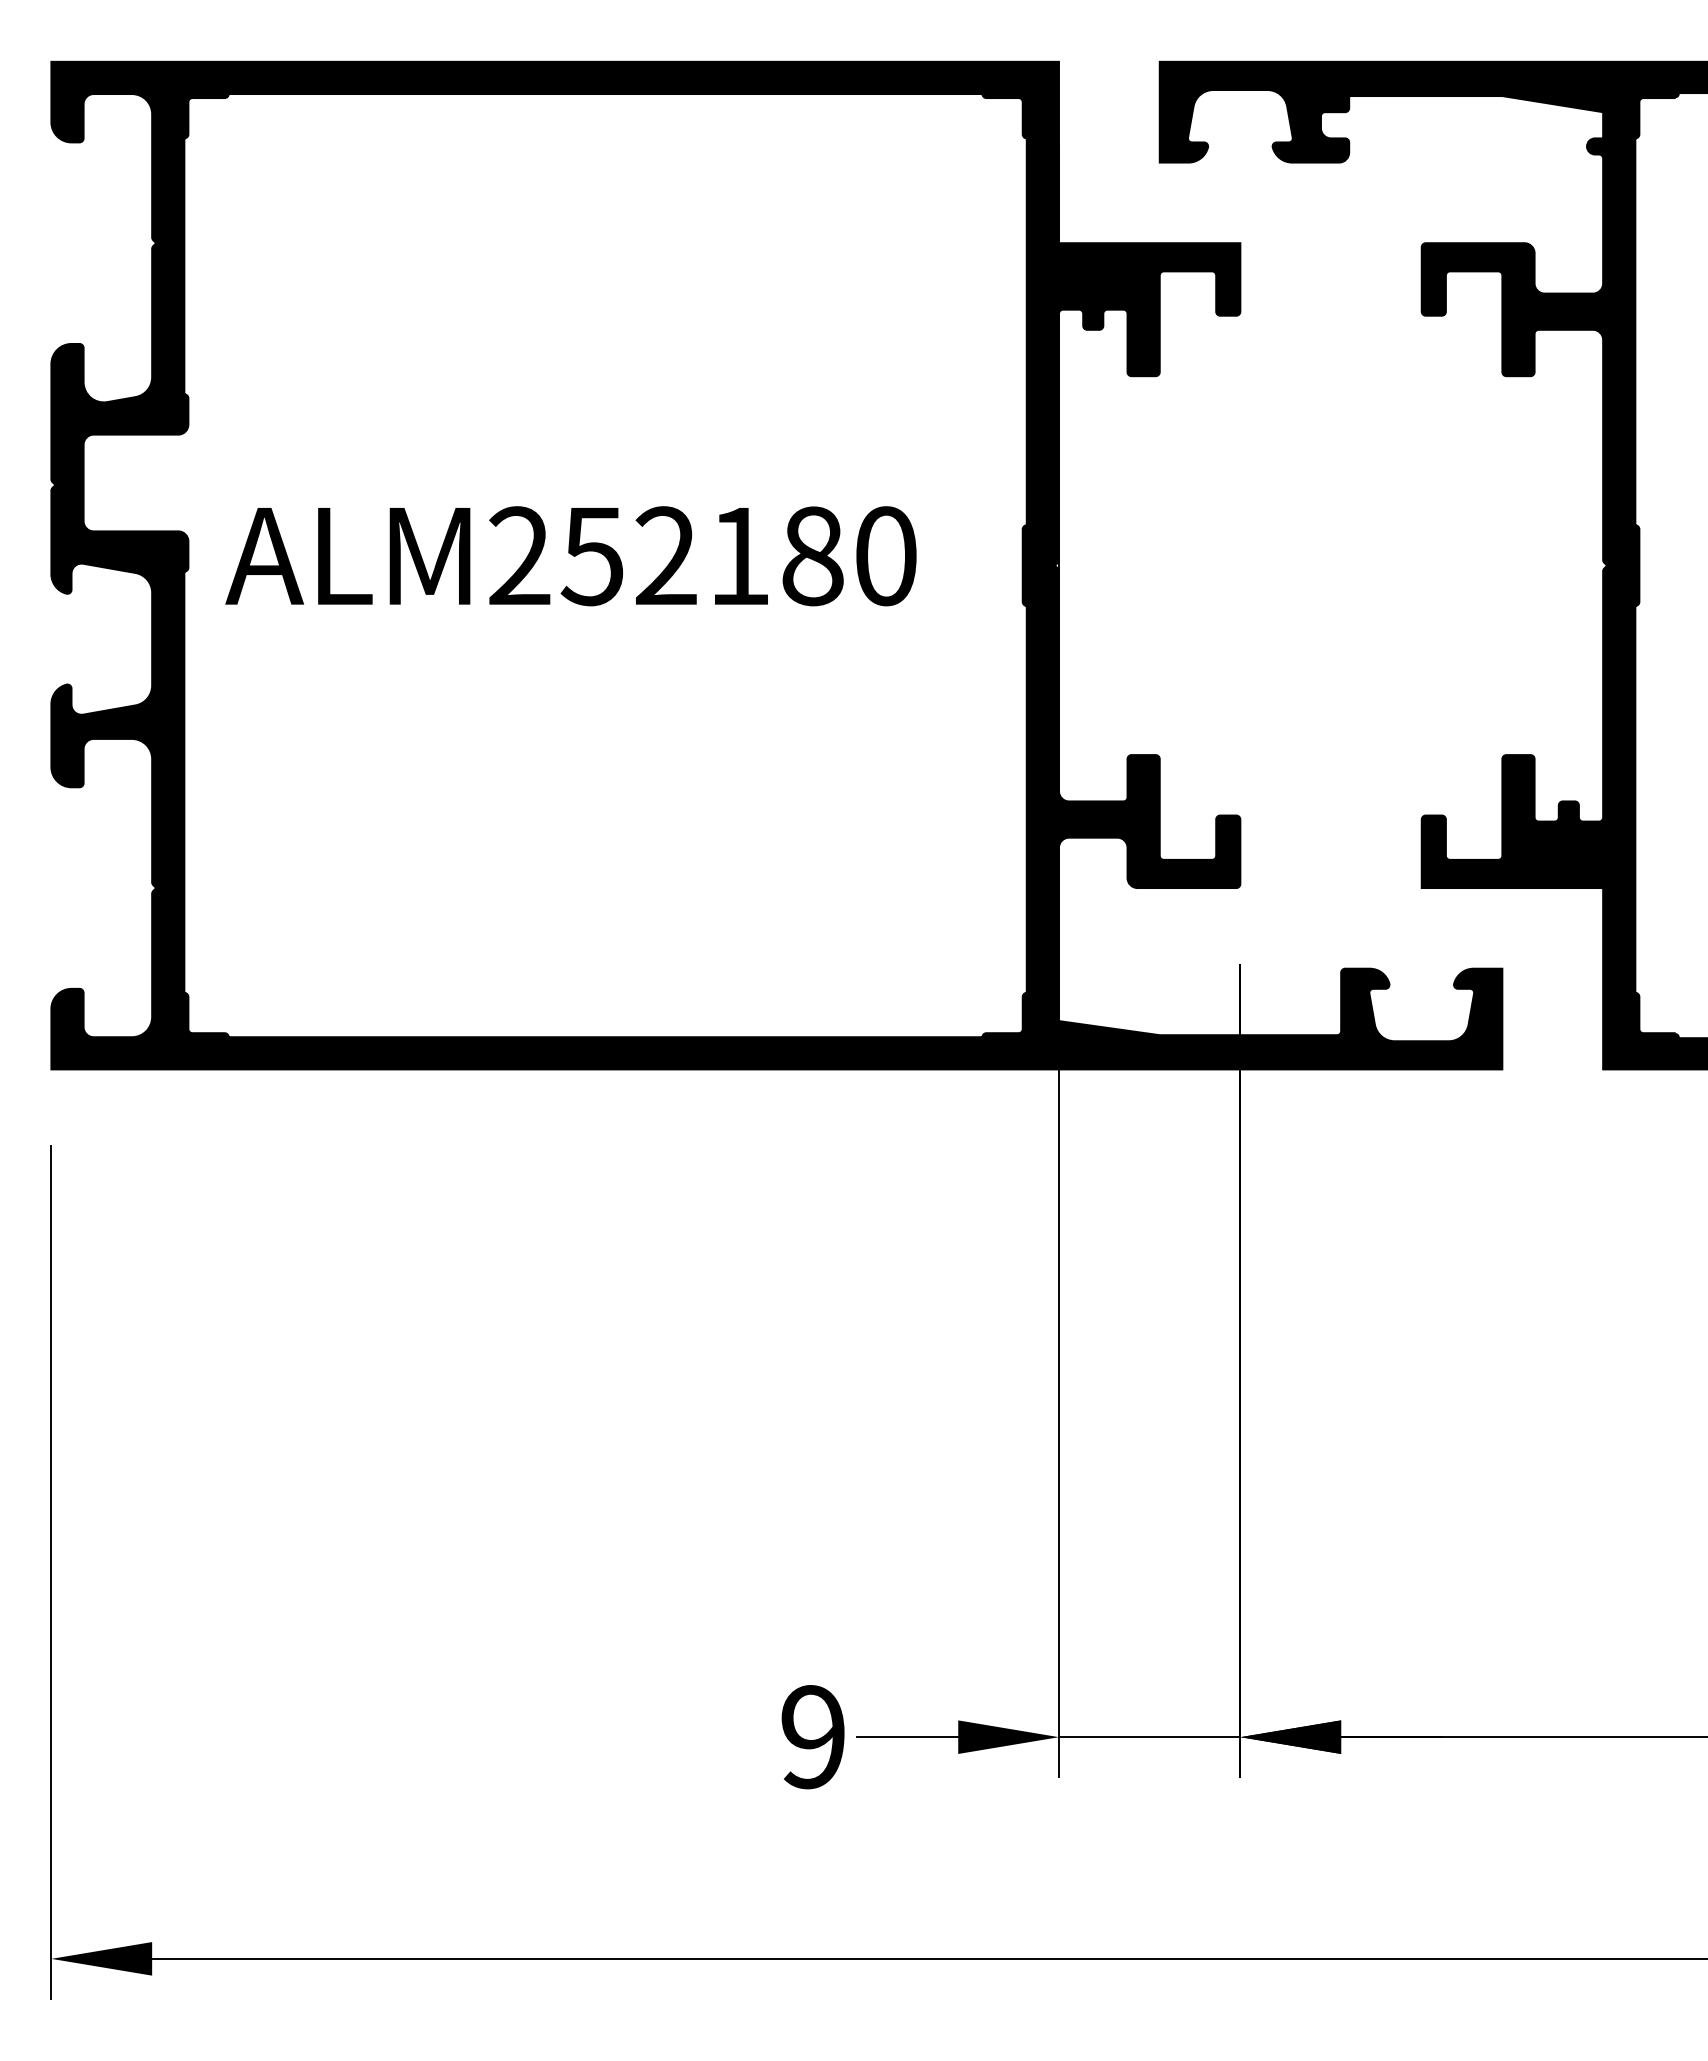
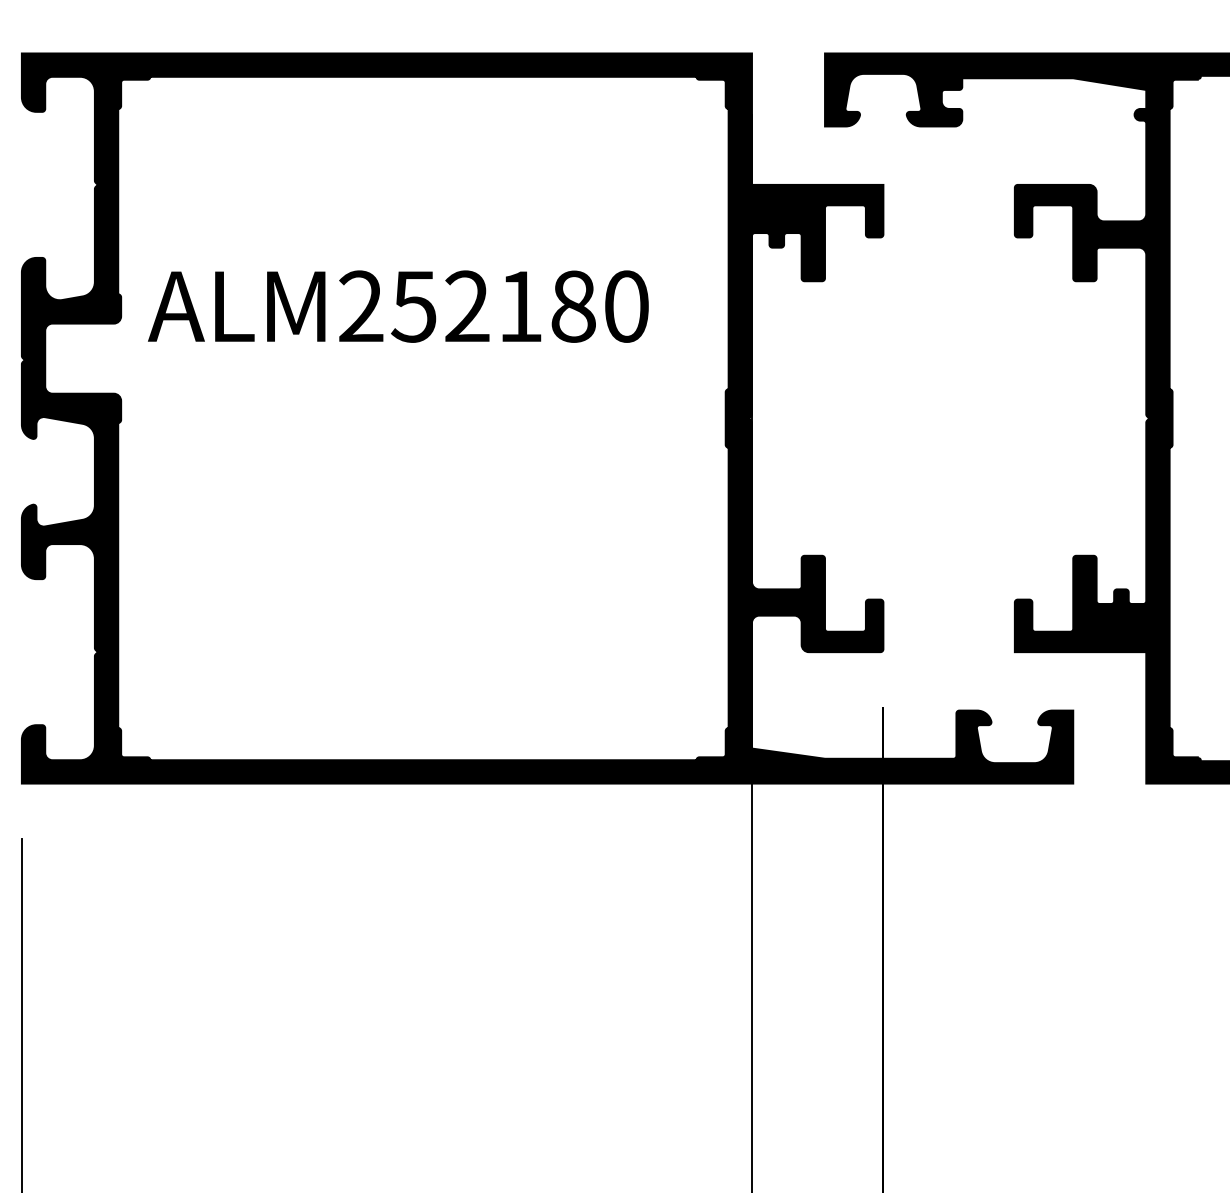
text: (570, 556) -> (398, 306), moved

